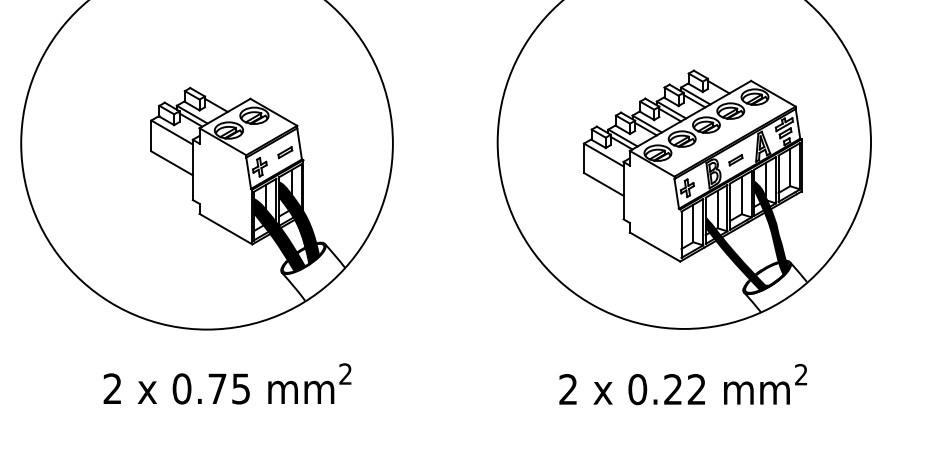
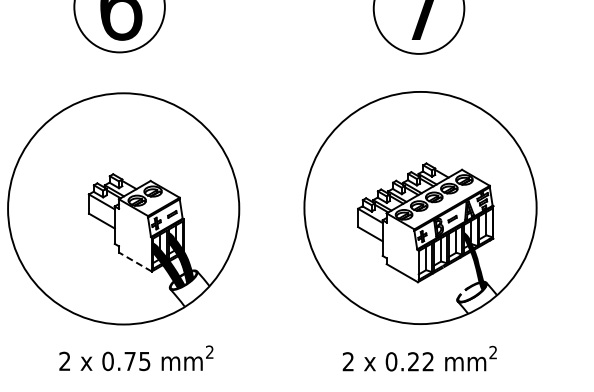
line: (226, 229) -> (135, 262), solid -> dashed
fill: (737, 252) -> (453, 276), removed

